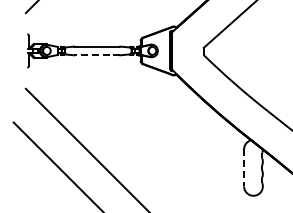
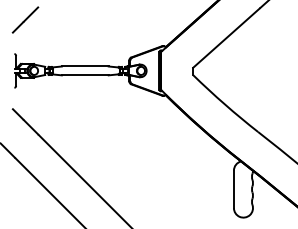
line: (96, 55) -> (84, 75), dashed -> solid
line: (243, 168) -> (233, 189), dashed -> solid

